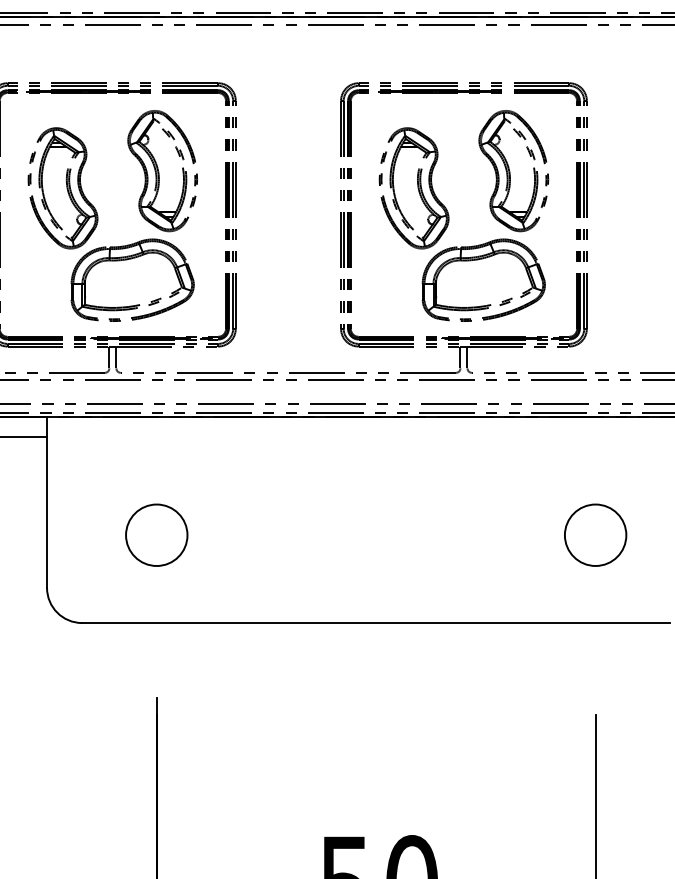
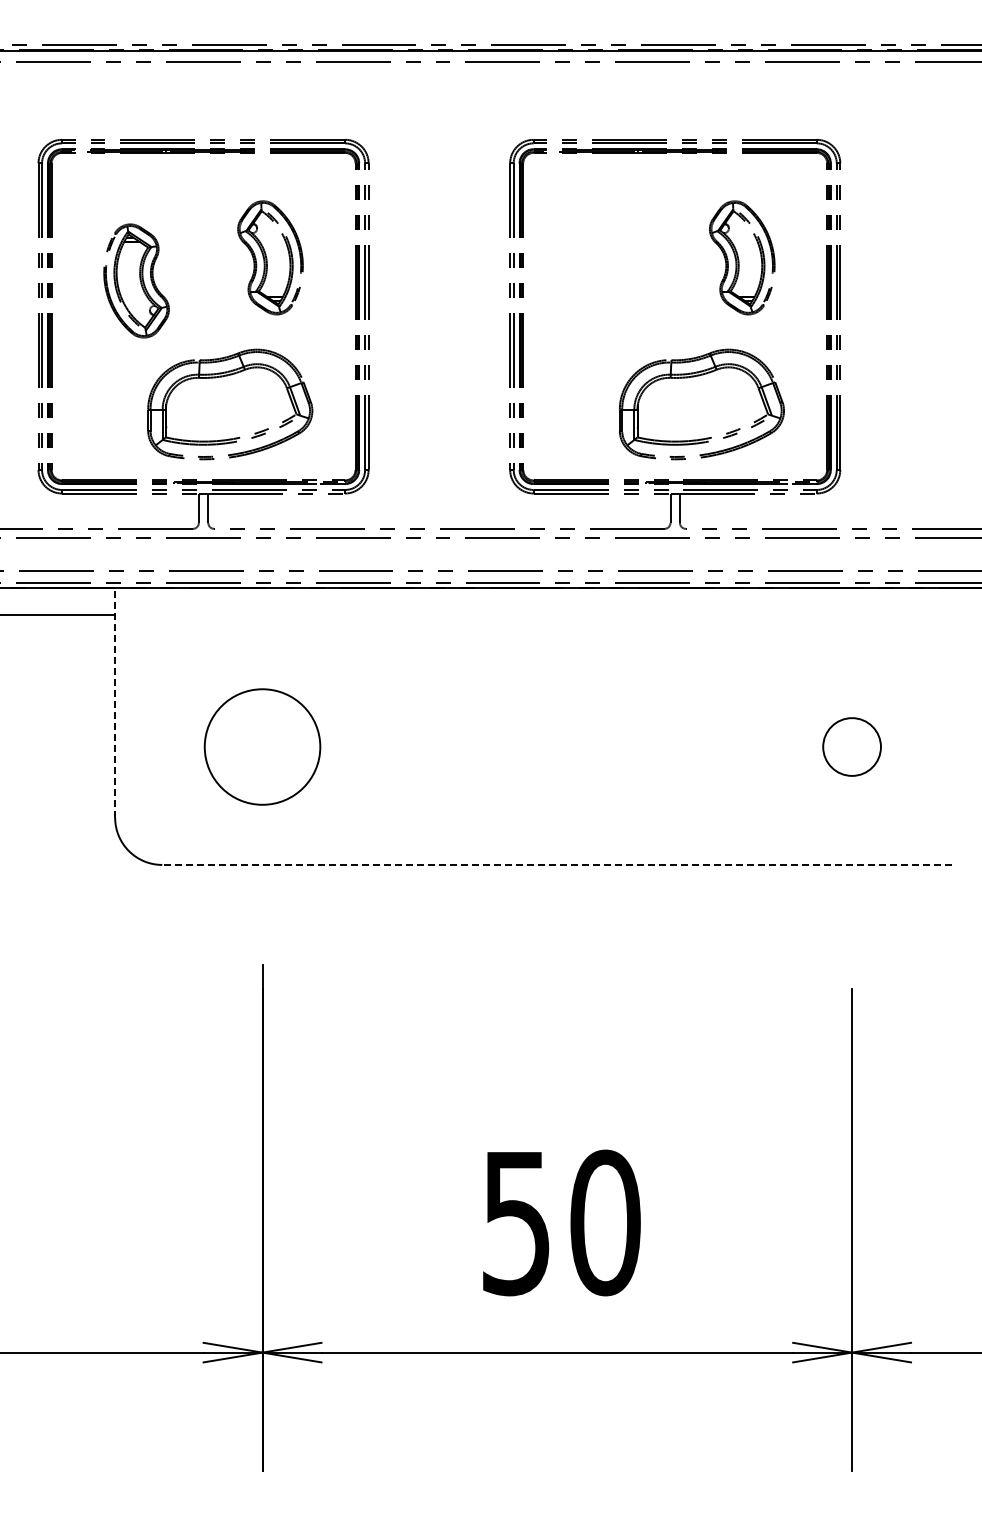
part: (162, 170) -> (270, 257), size x0.7
part: (514, 170) -> (742, 257), size x0.7
part: (62, 187) -> (136, 280), size x0.7
part: (414, 187) -> (608, 280), removed
line: (47, 502) -> (115, 702), solid -> dashed
circle: (156, 534) -> (262, 746), size x1.4
circle: (595, 534) -> (851, 746), size x0.7
line: (376, 622) -> (557, 864), solid -> dashed

